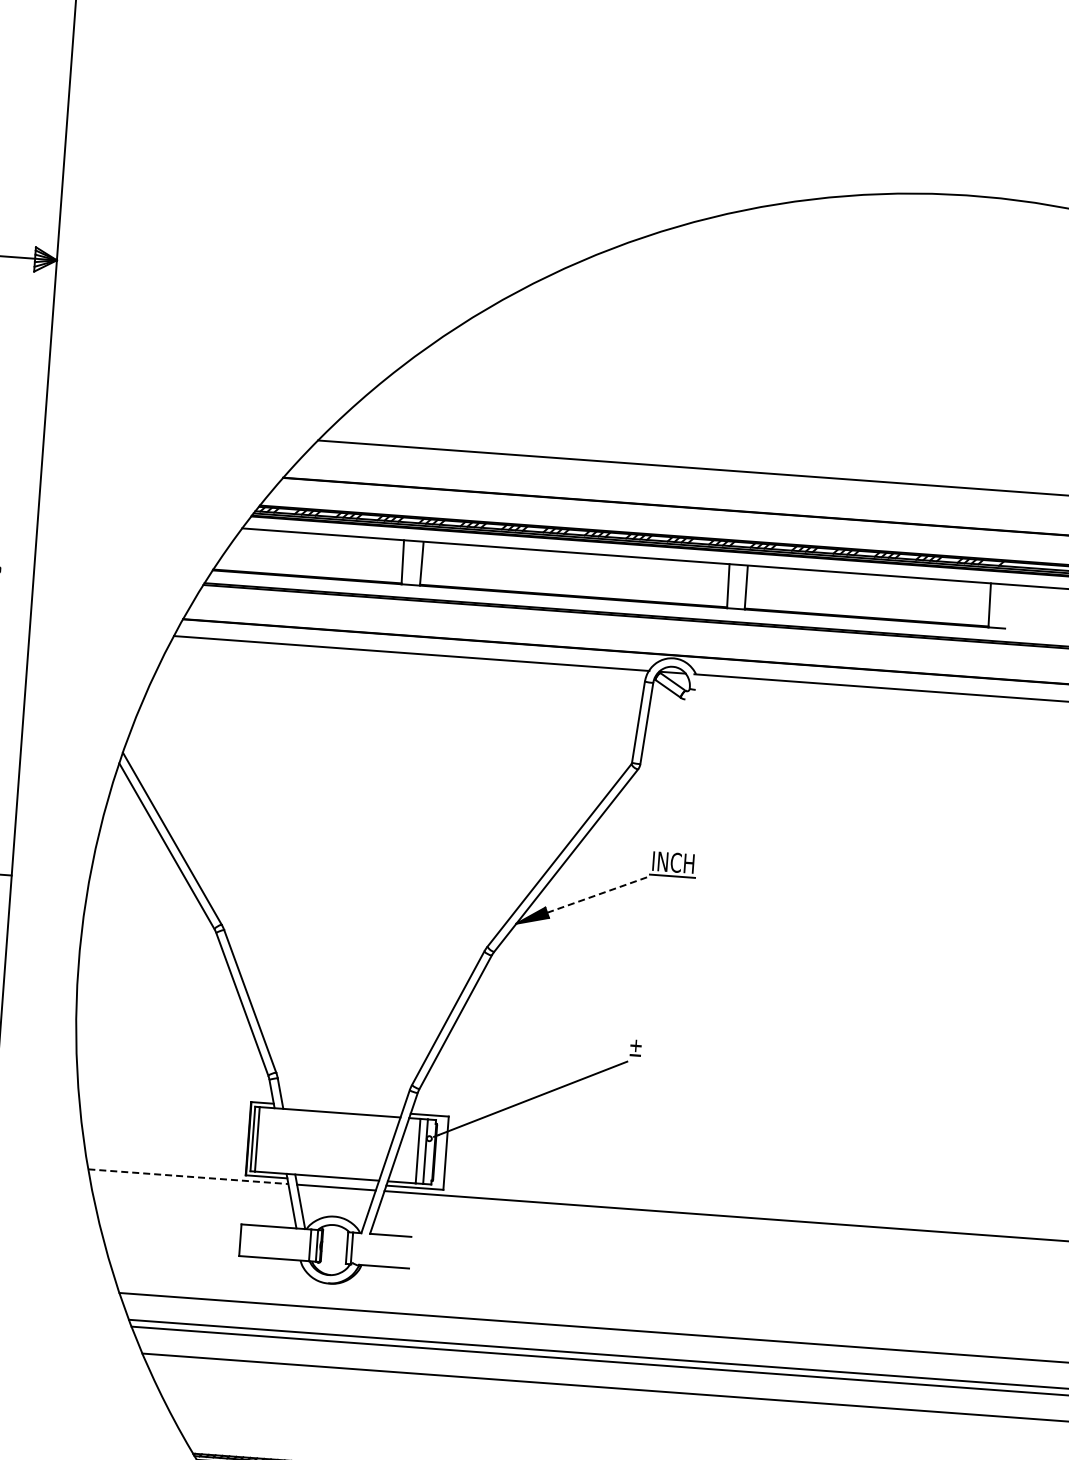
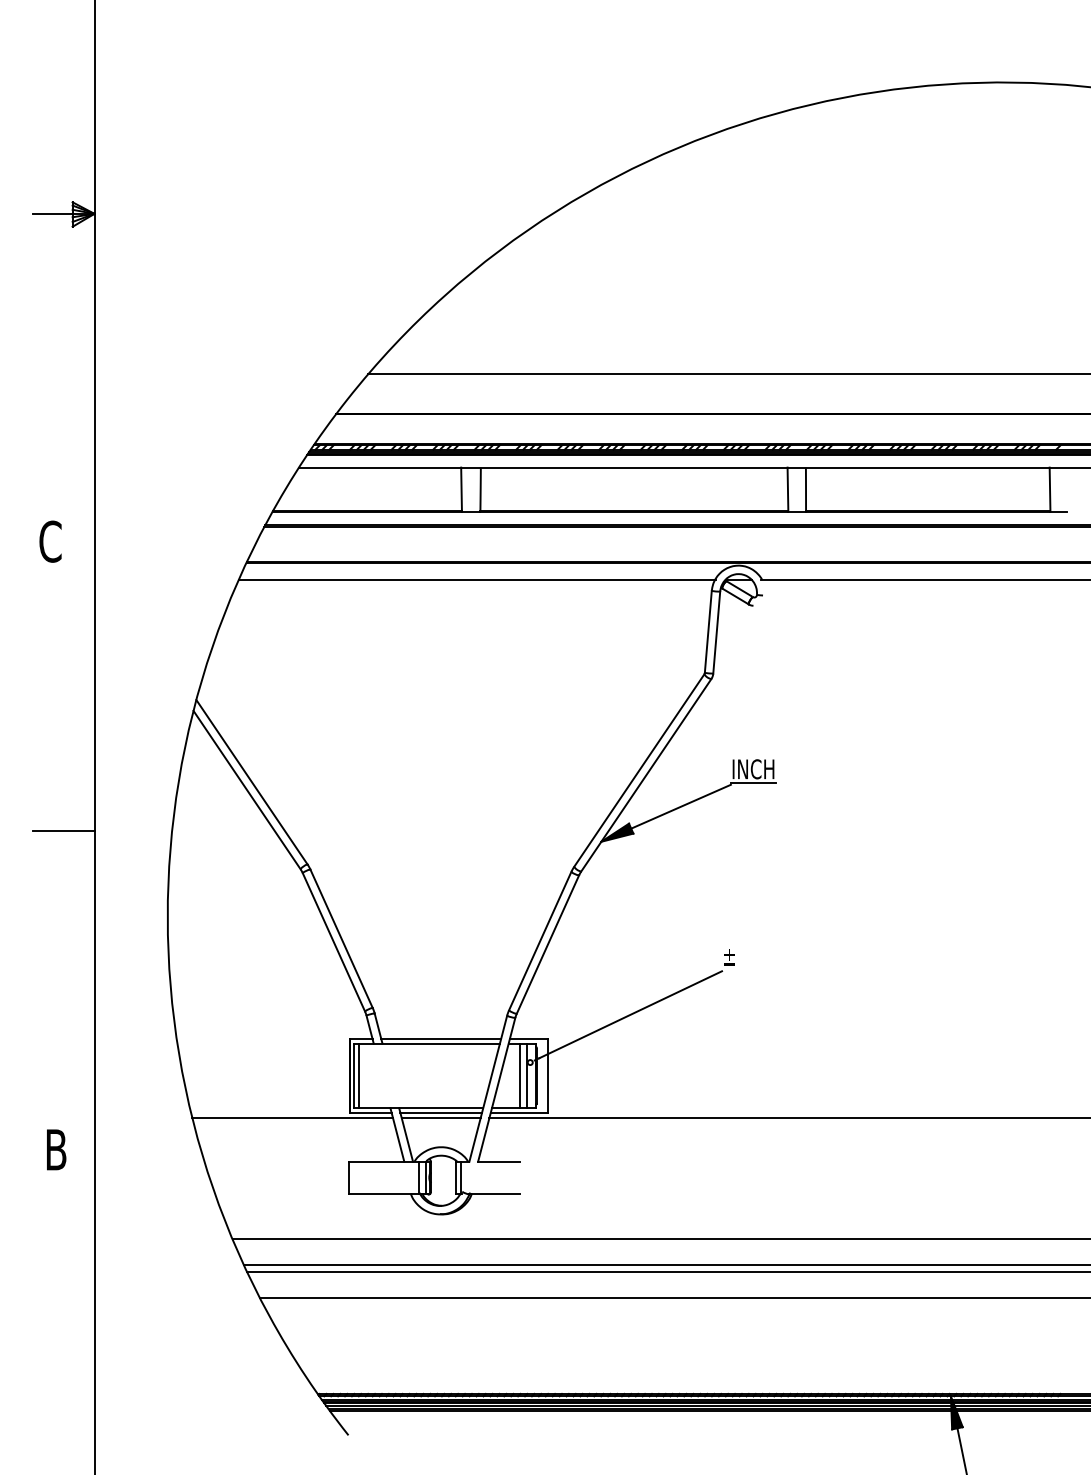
line: (598, 894) -> (681, 806), dashed -> solid
line: (342, 1109) -> (441, 1039), added
line: (189, 1177) -> (293, 1118), dashed -> solid
line: (337, 1181) -> (441, 1112), added

